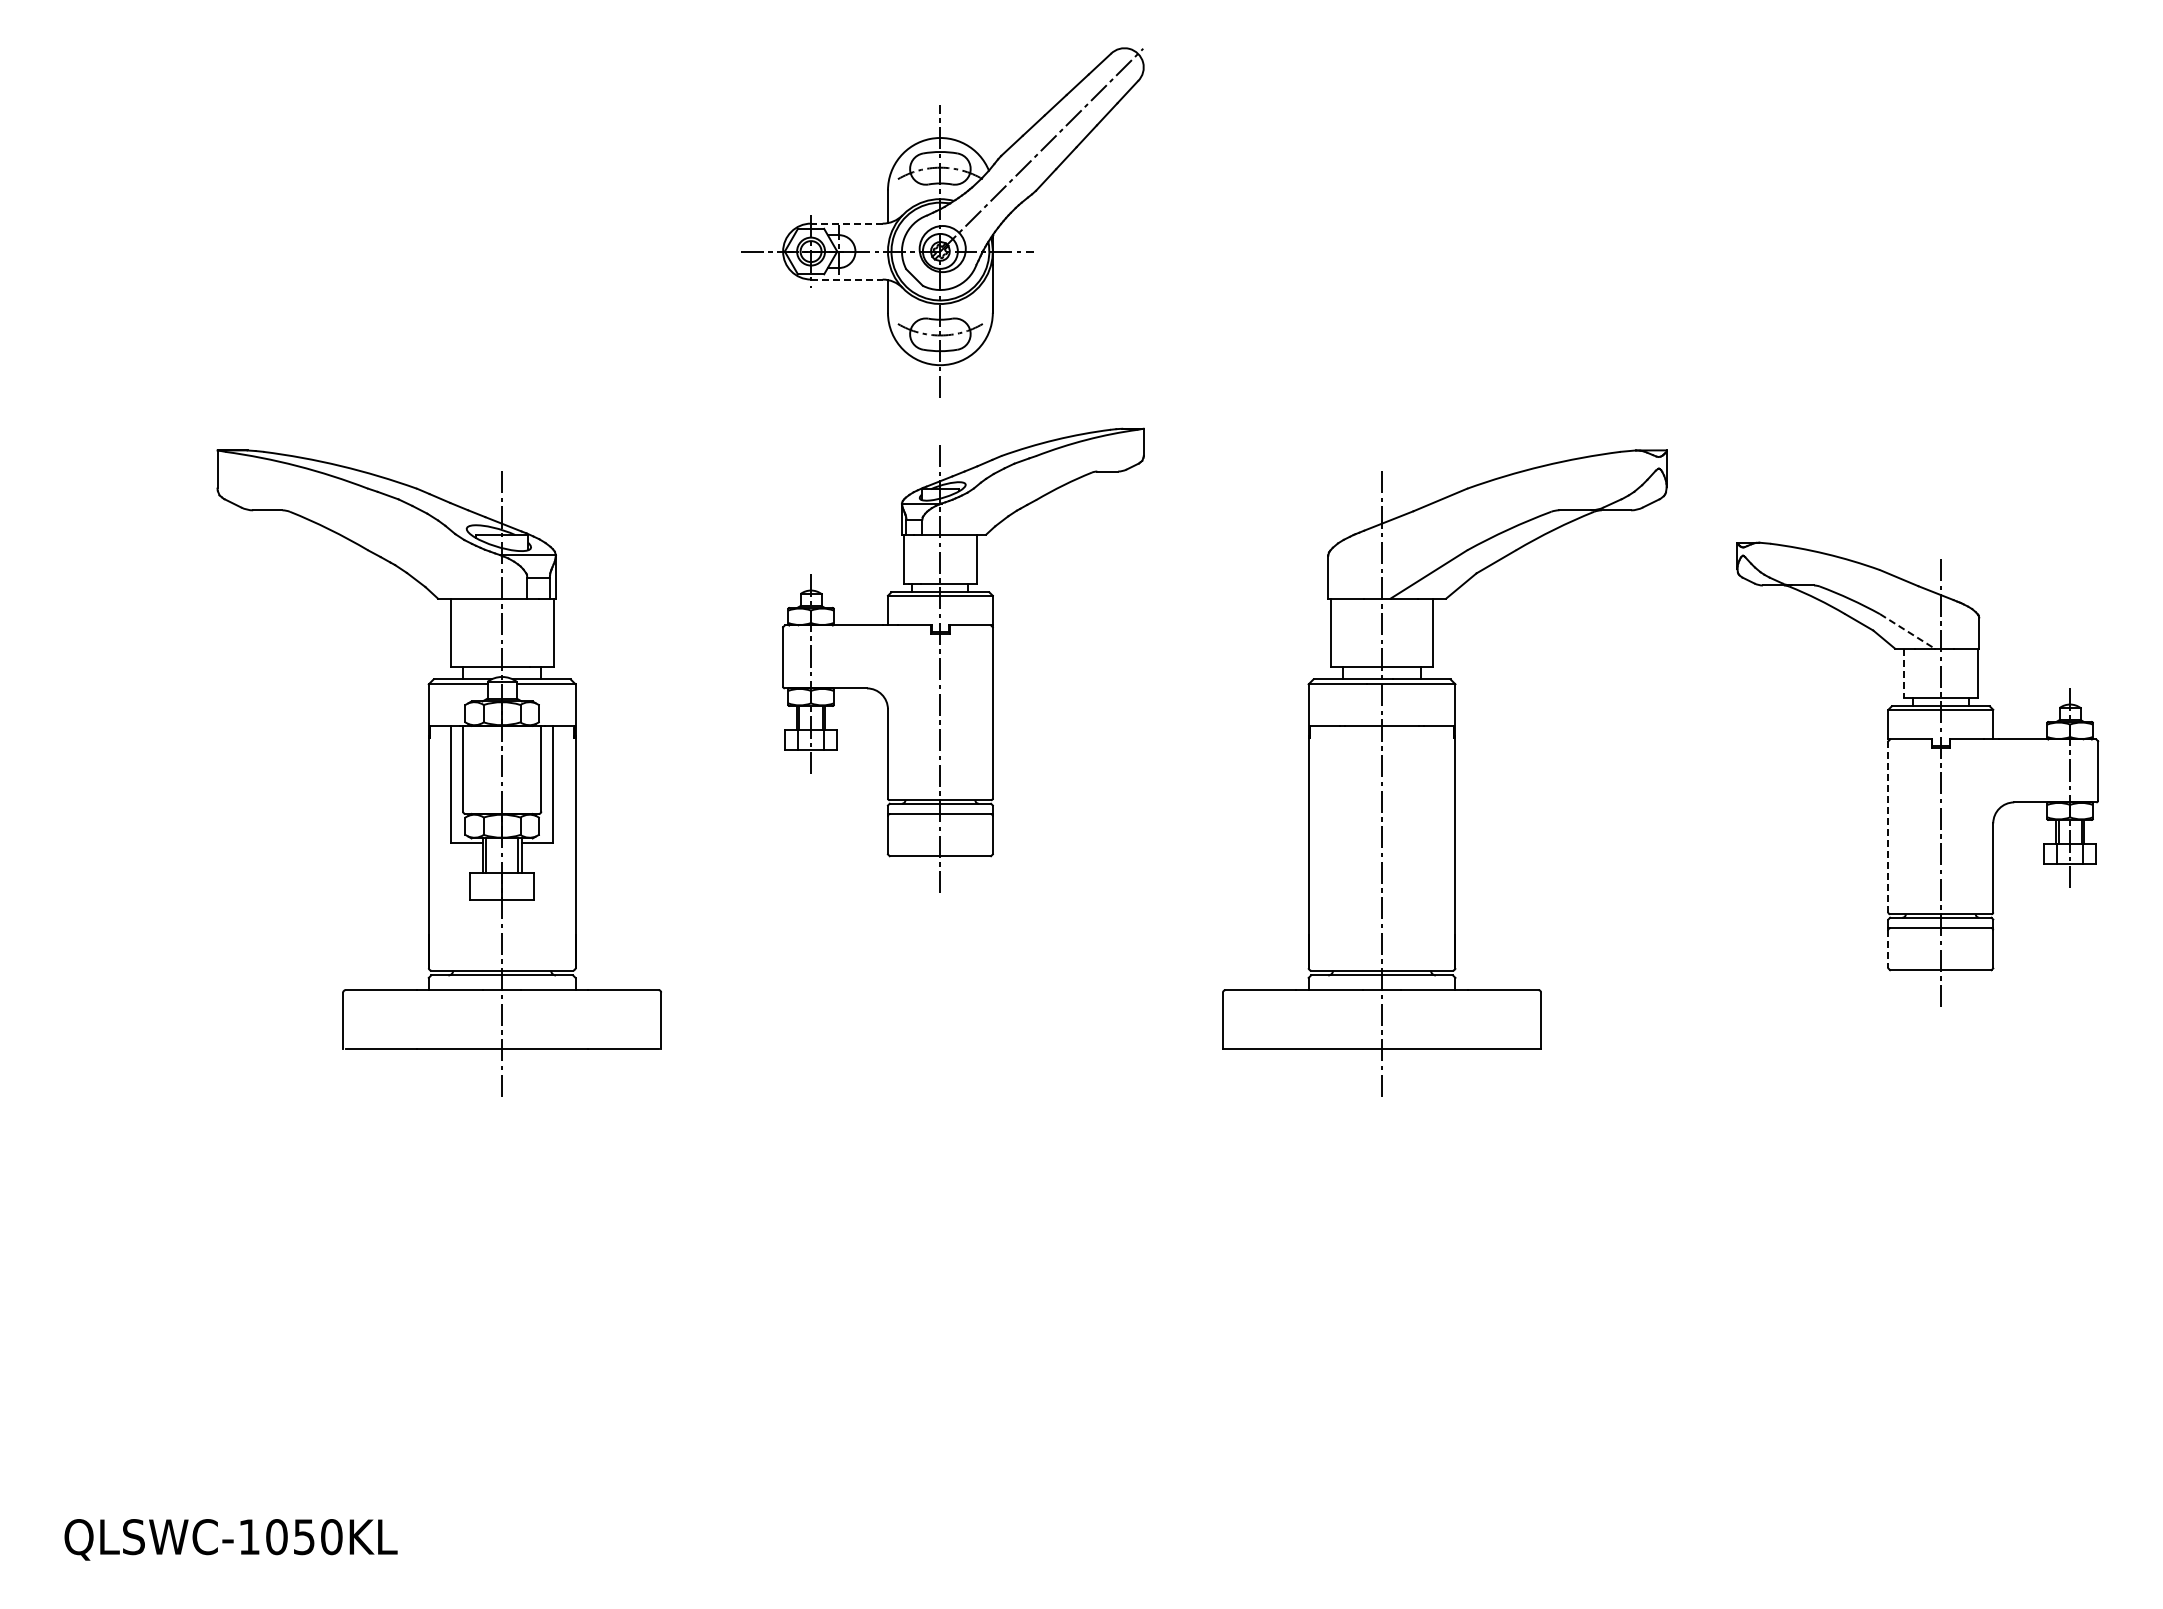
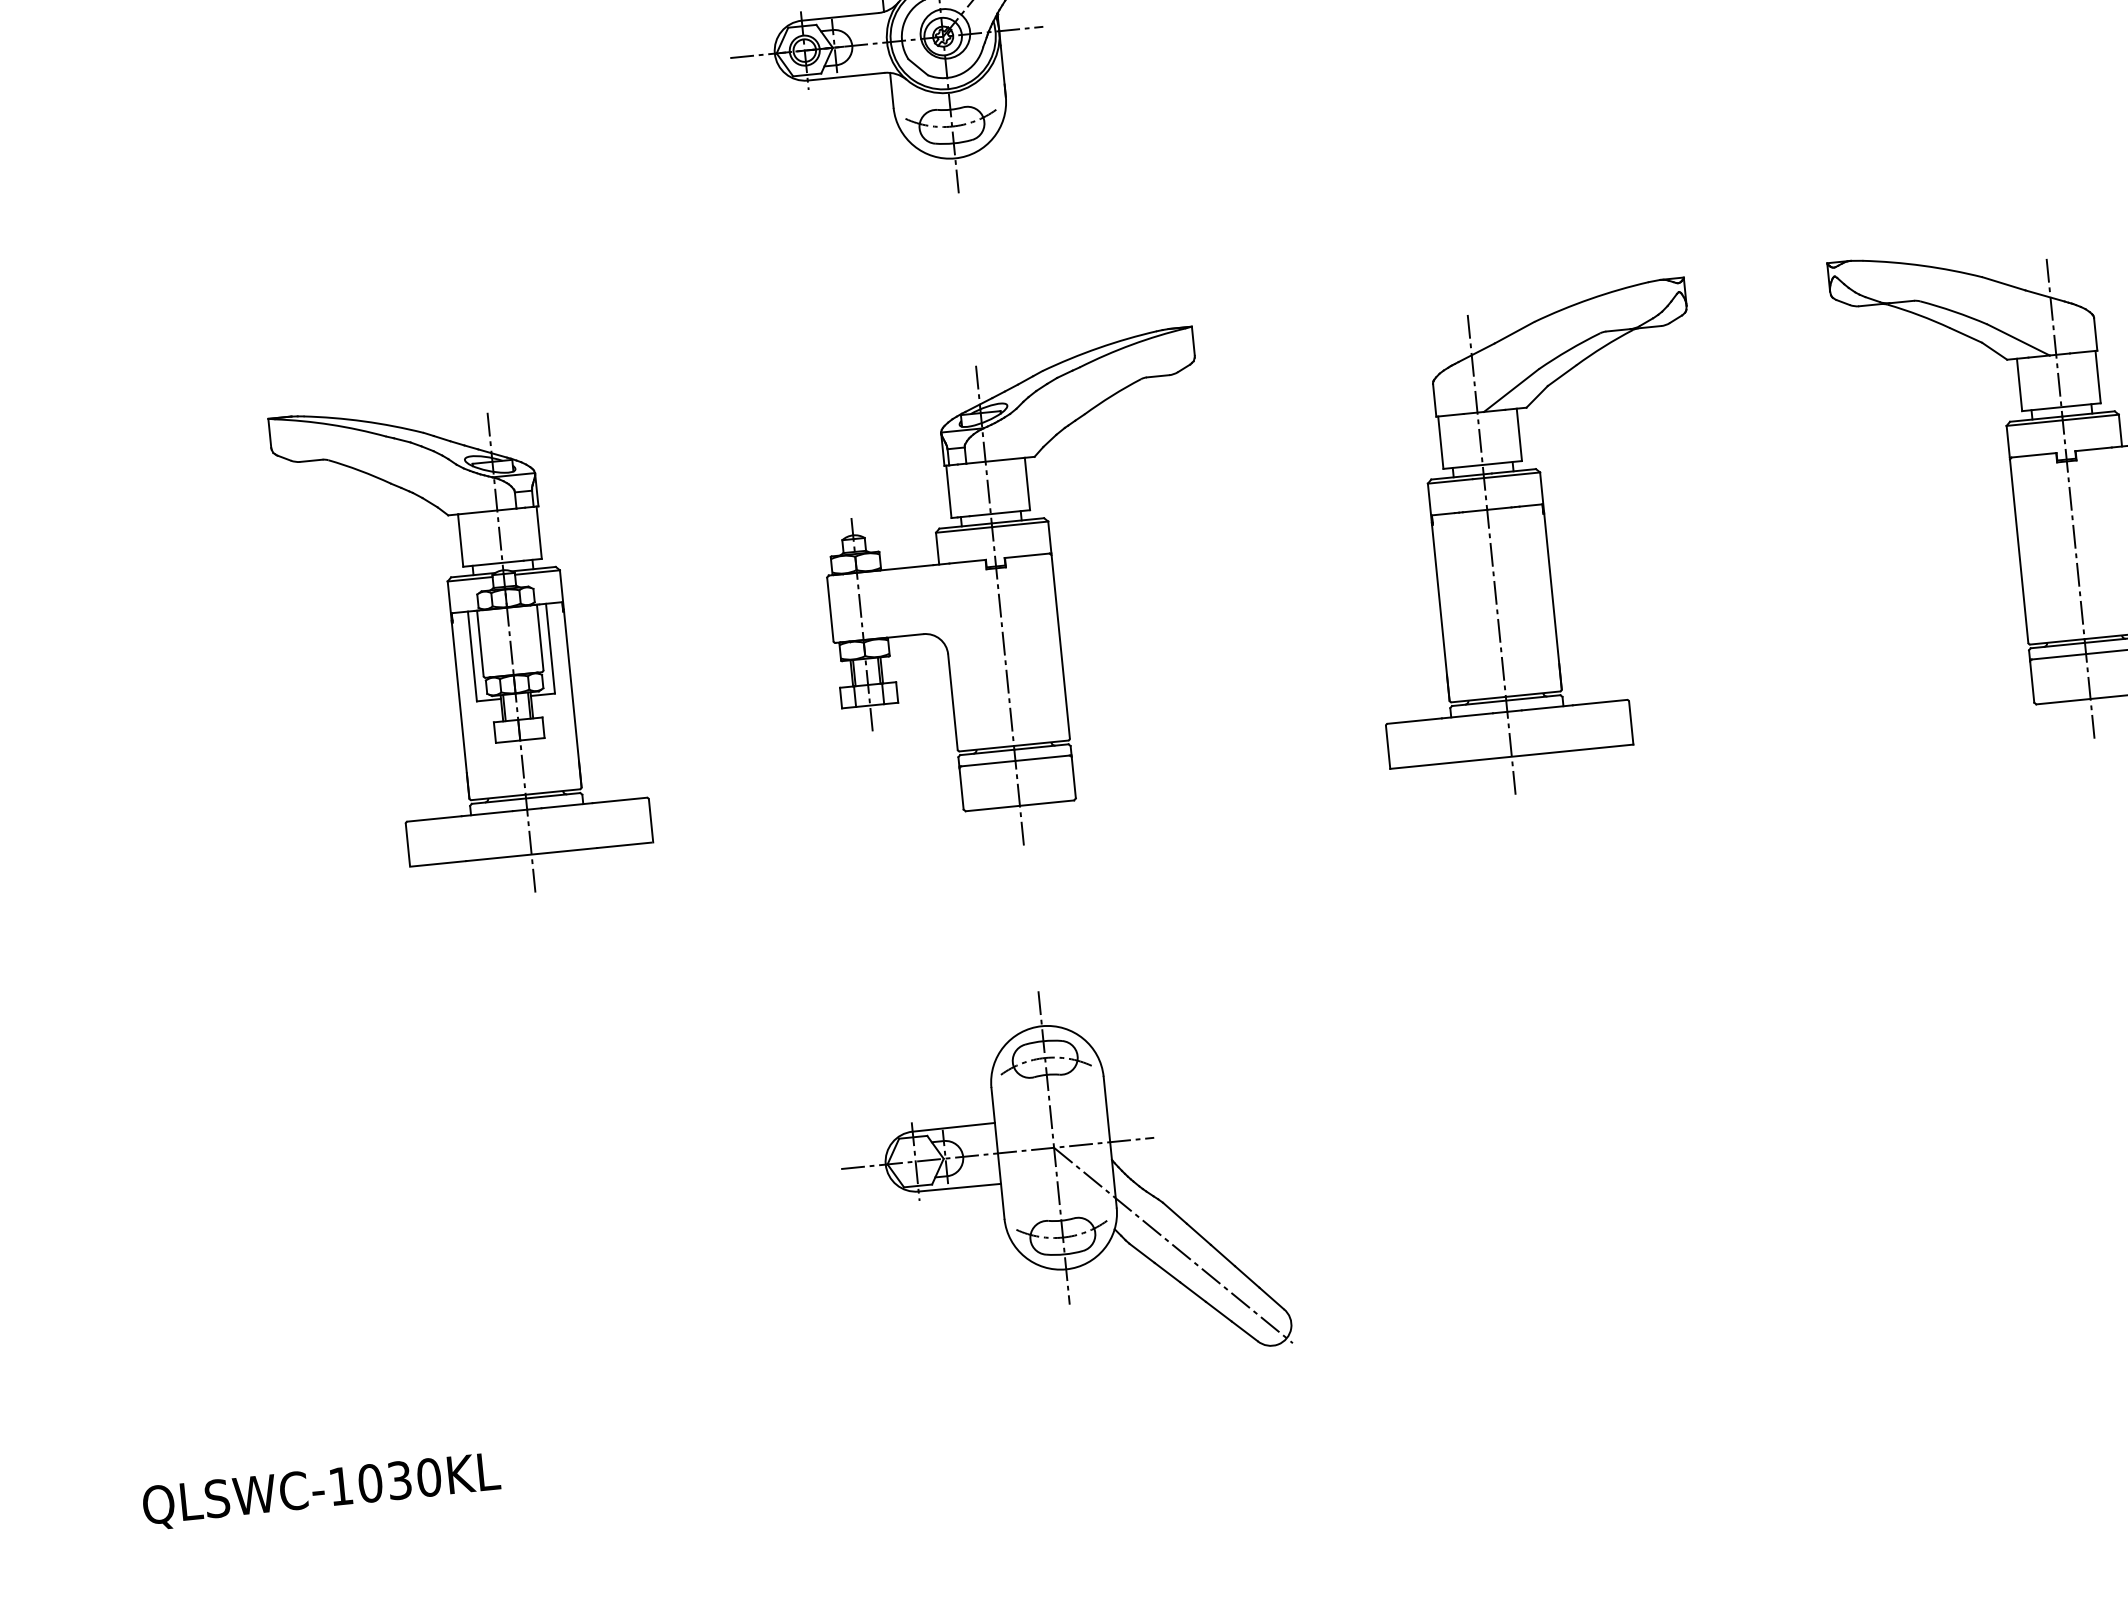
line: (846, 223) -> (839, 16), dashed -> solid
line: (846, 279) -> (845, 76), dashed -> solid
line: (1907, 631) -> (2018, 340), dashed -> solid
part: (963, 659) -> (1023, 592), moved
line: (1904, 673) -> (2020, 385), dashed -> solid
part: (438, 773) -> (461, 648), size x0.71
part: (1444, 773) -> (1538, 541), size x0.71
line: (1888, 826) -> (2019, 550), dashed -> solid
line: (1888, 949) -> (2032, 682), dashed -> solid
part: (942, 1318) -> (1059, 1178), added
text: (304, 1536) -> (399, 1479), QLSWC-1050KL -> QLSWC-1030KL

